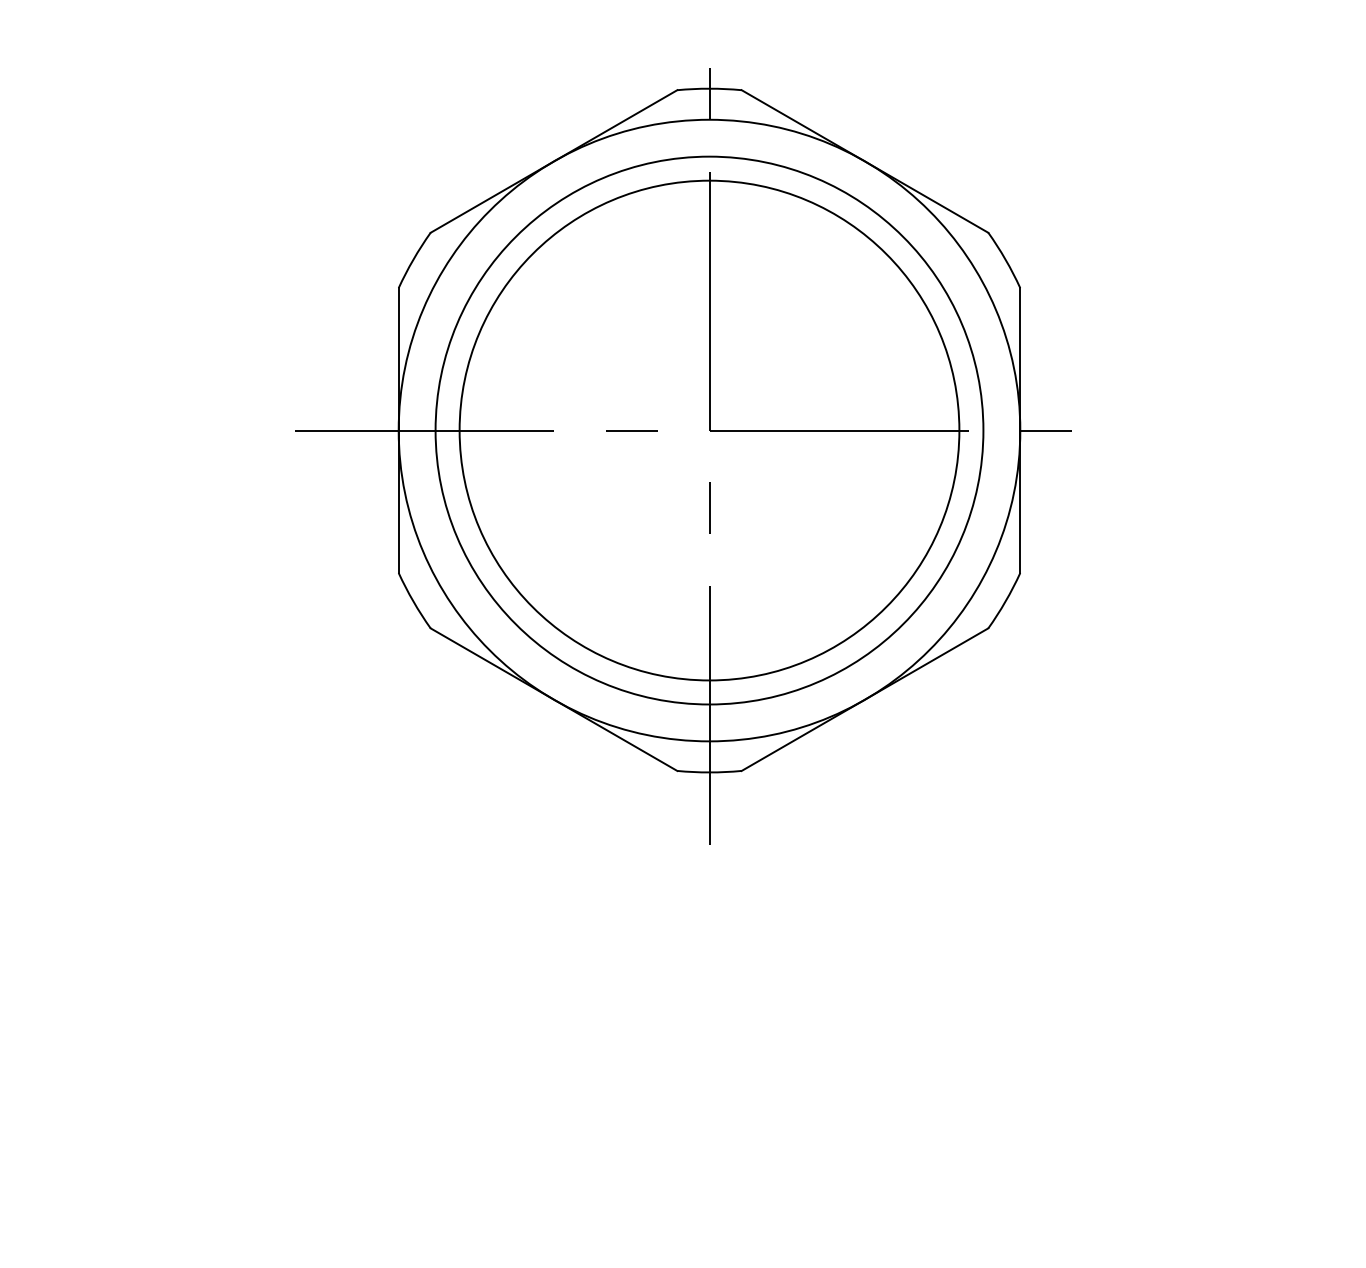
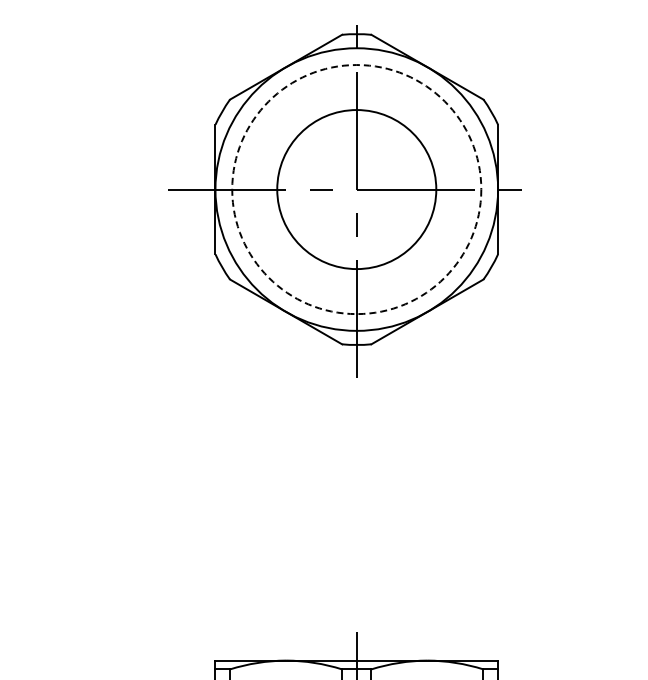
circle: (708, 430) -> (356, 189), size x0.7
circle: (708, 430) -> (356, 189), solid -> dashed

